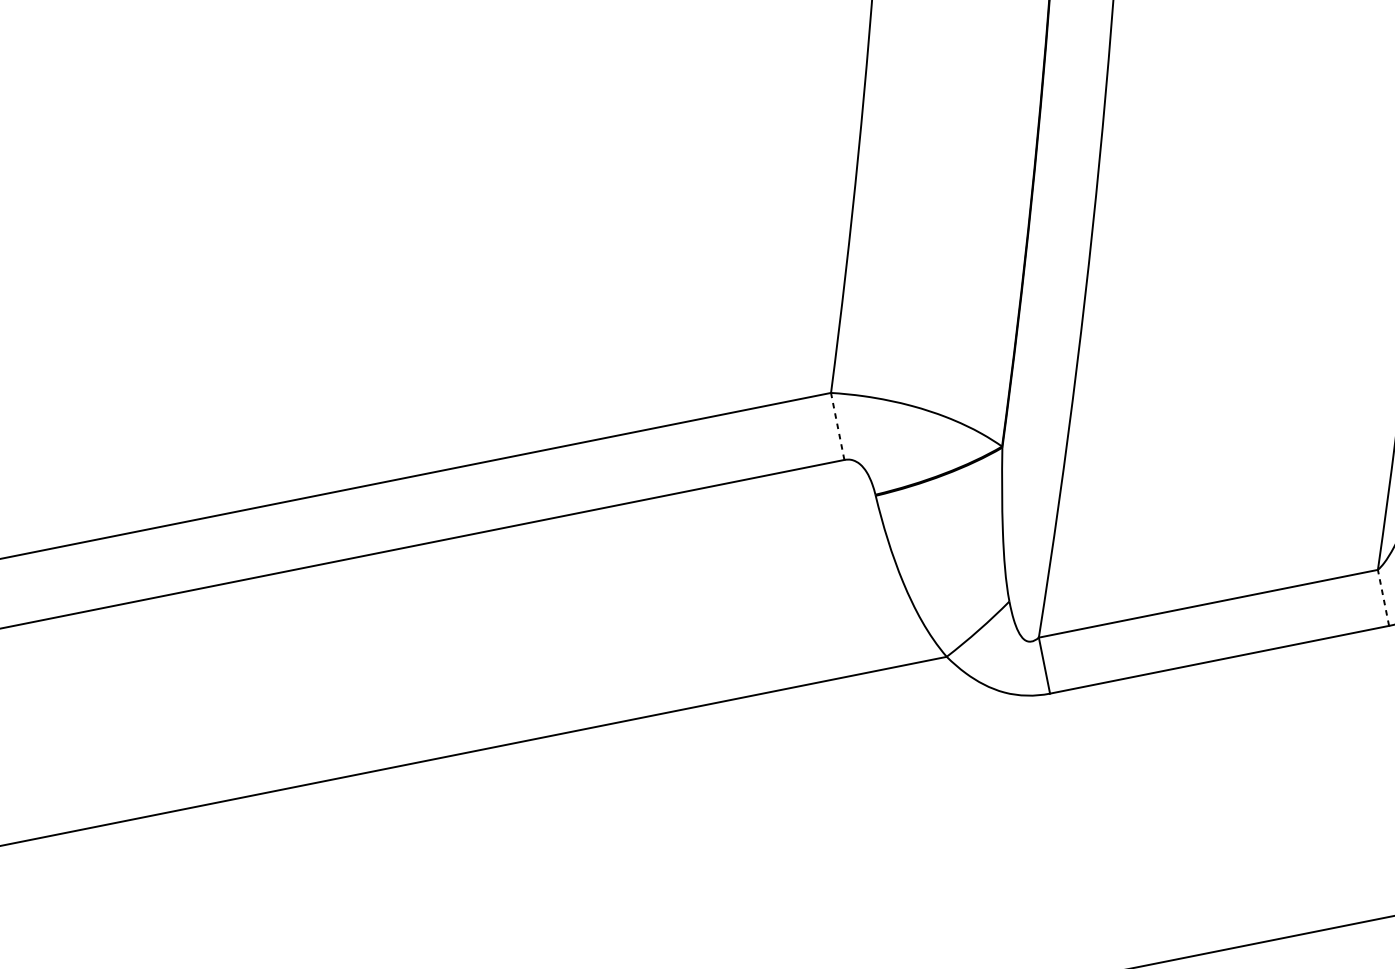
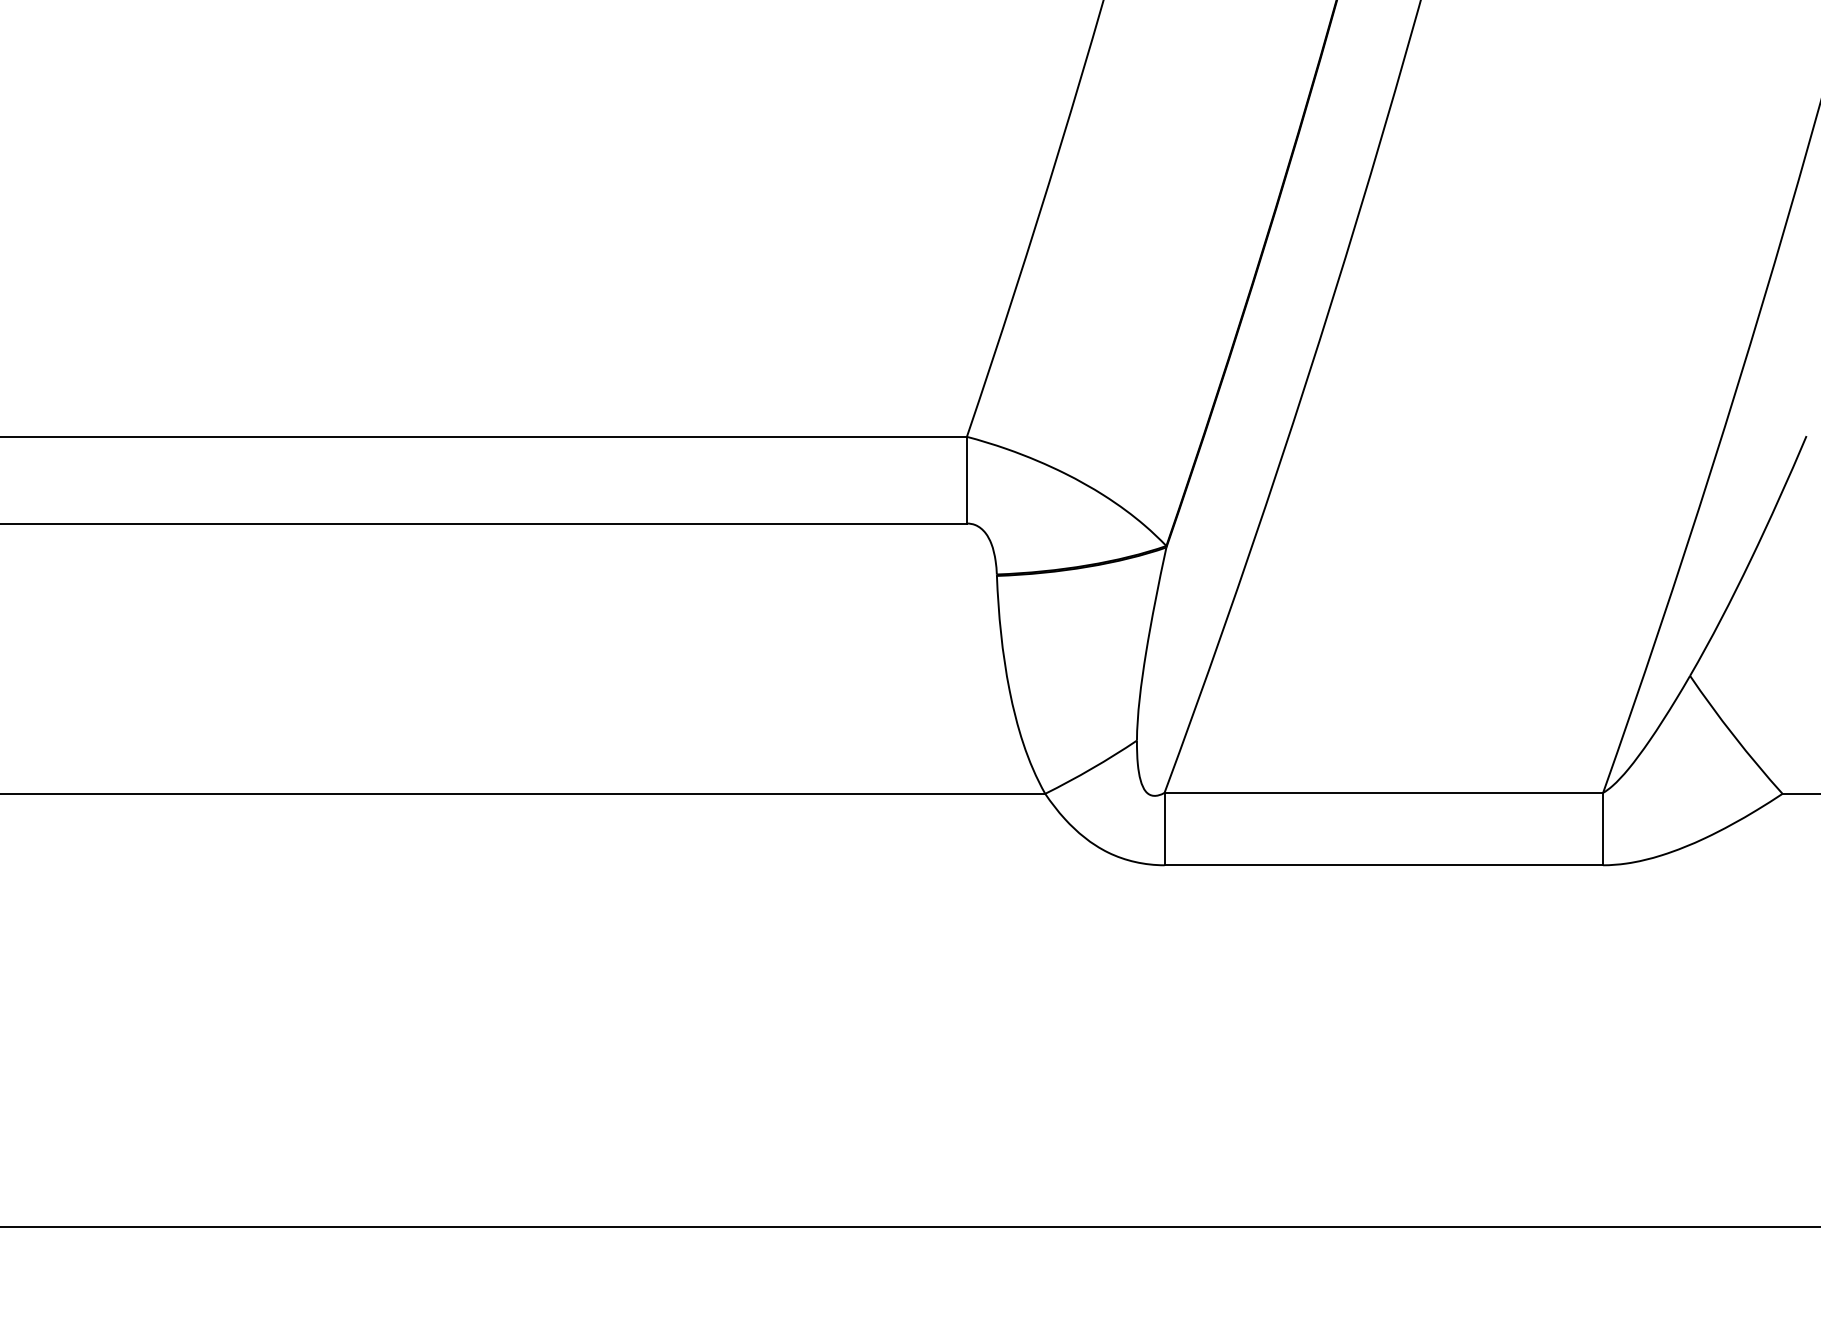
line: (837, 425) -> (966, 479), dashed -> solid
line: (1383, 597) -> (1603, 828), dashed -> solid

